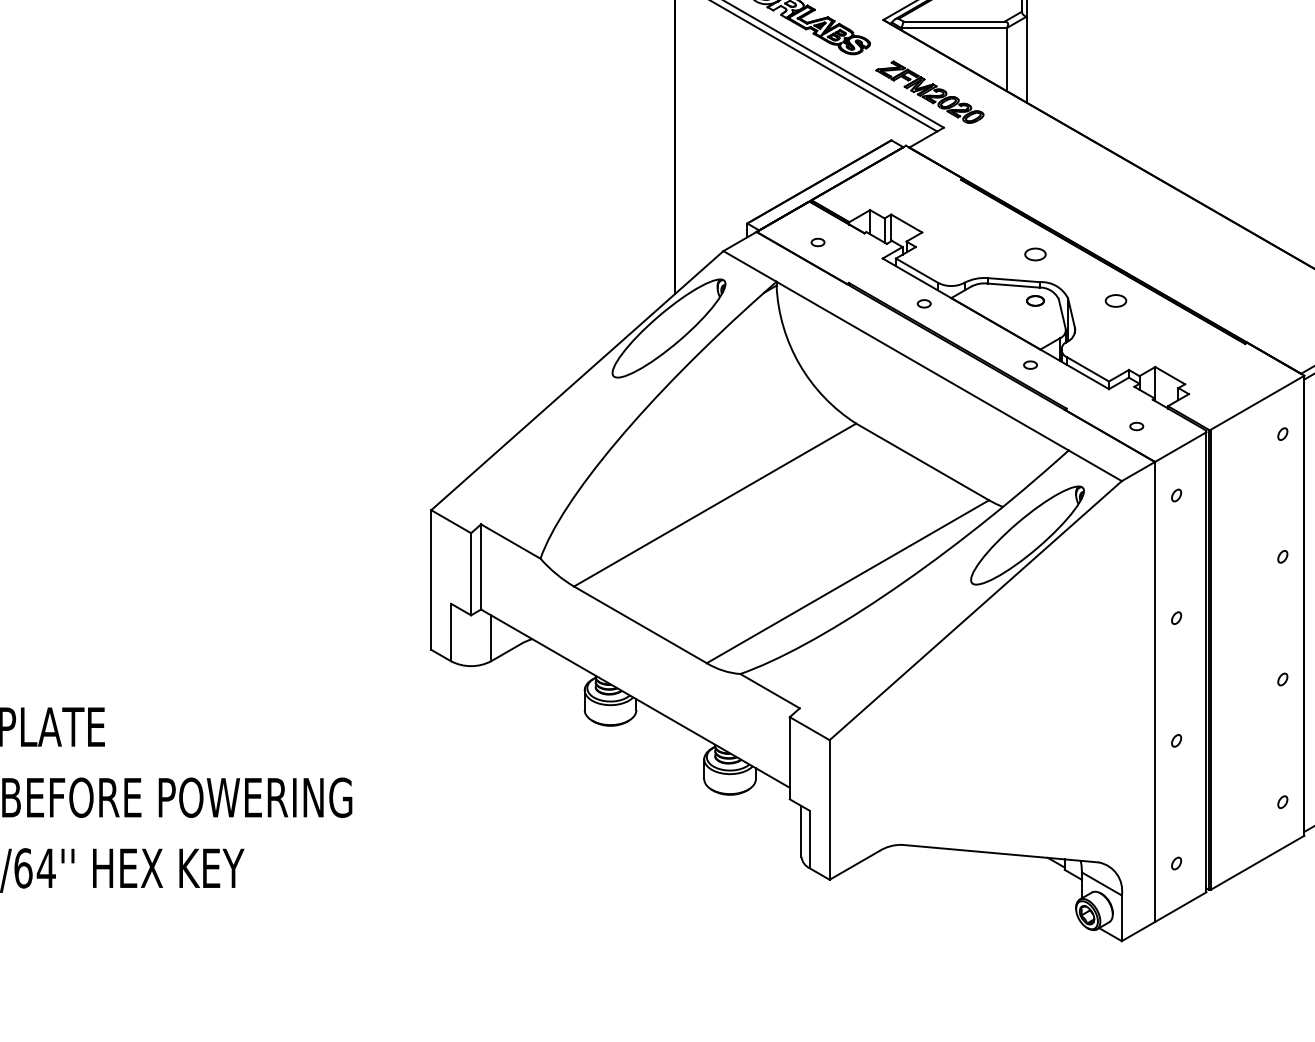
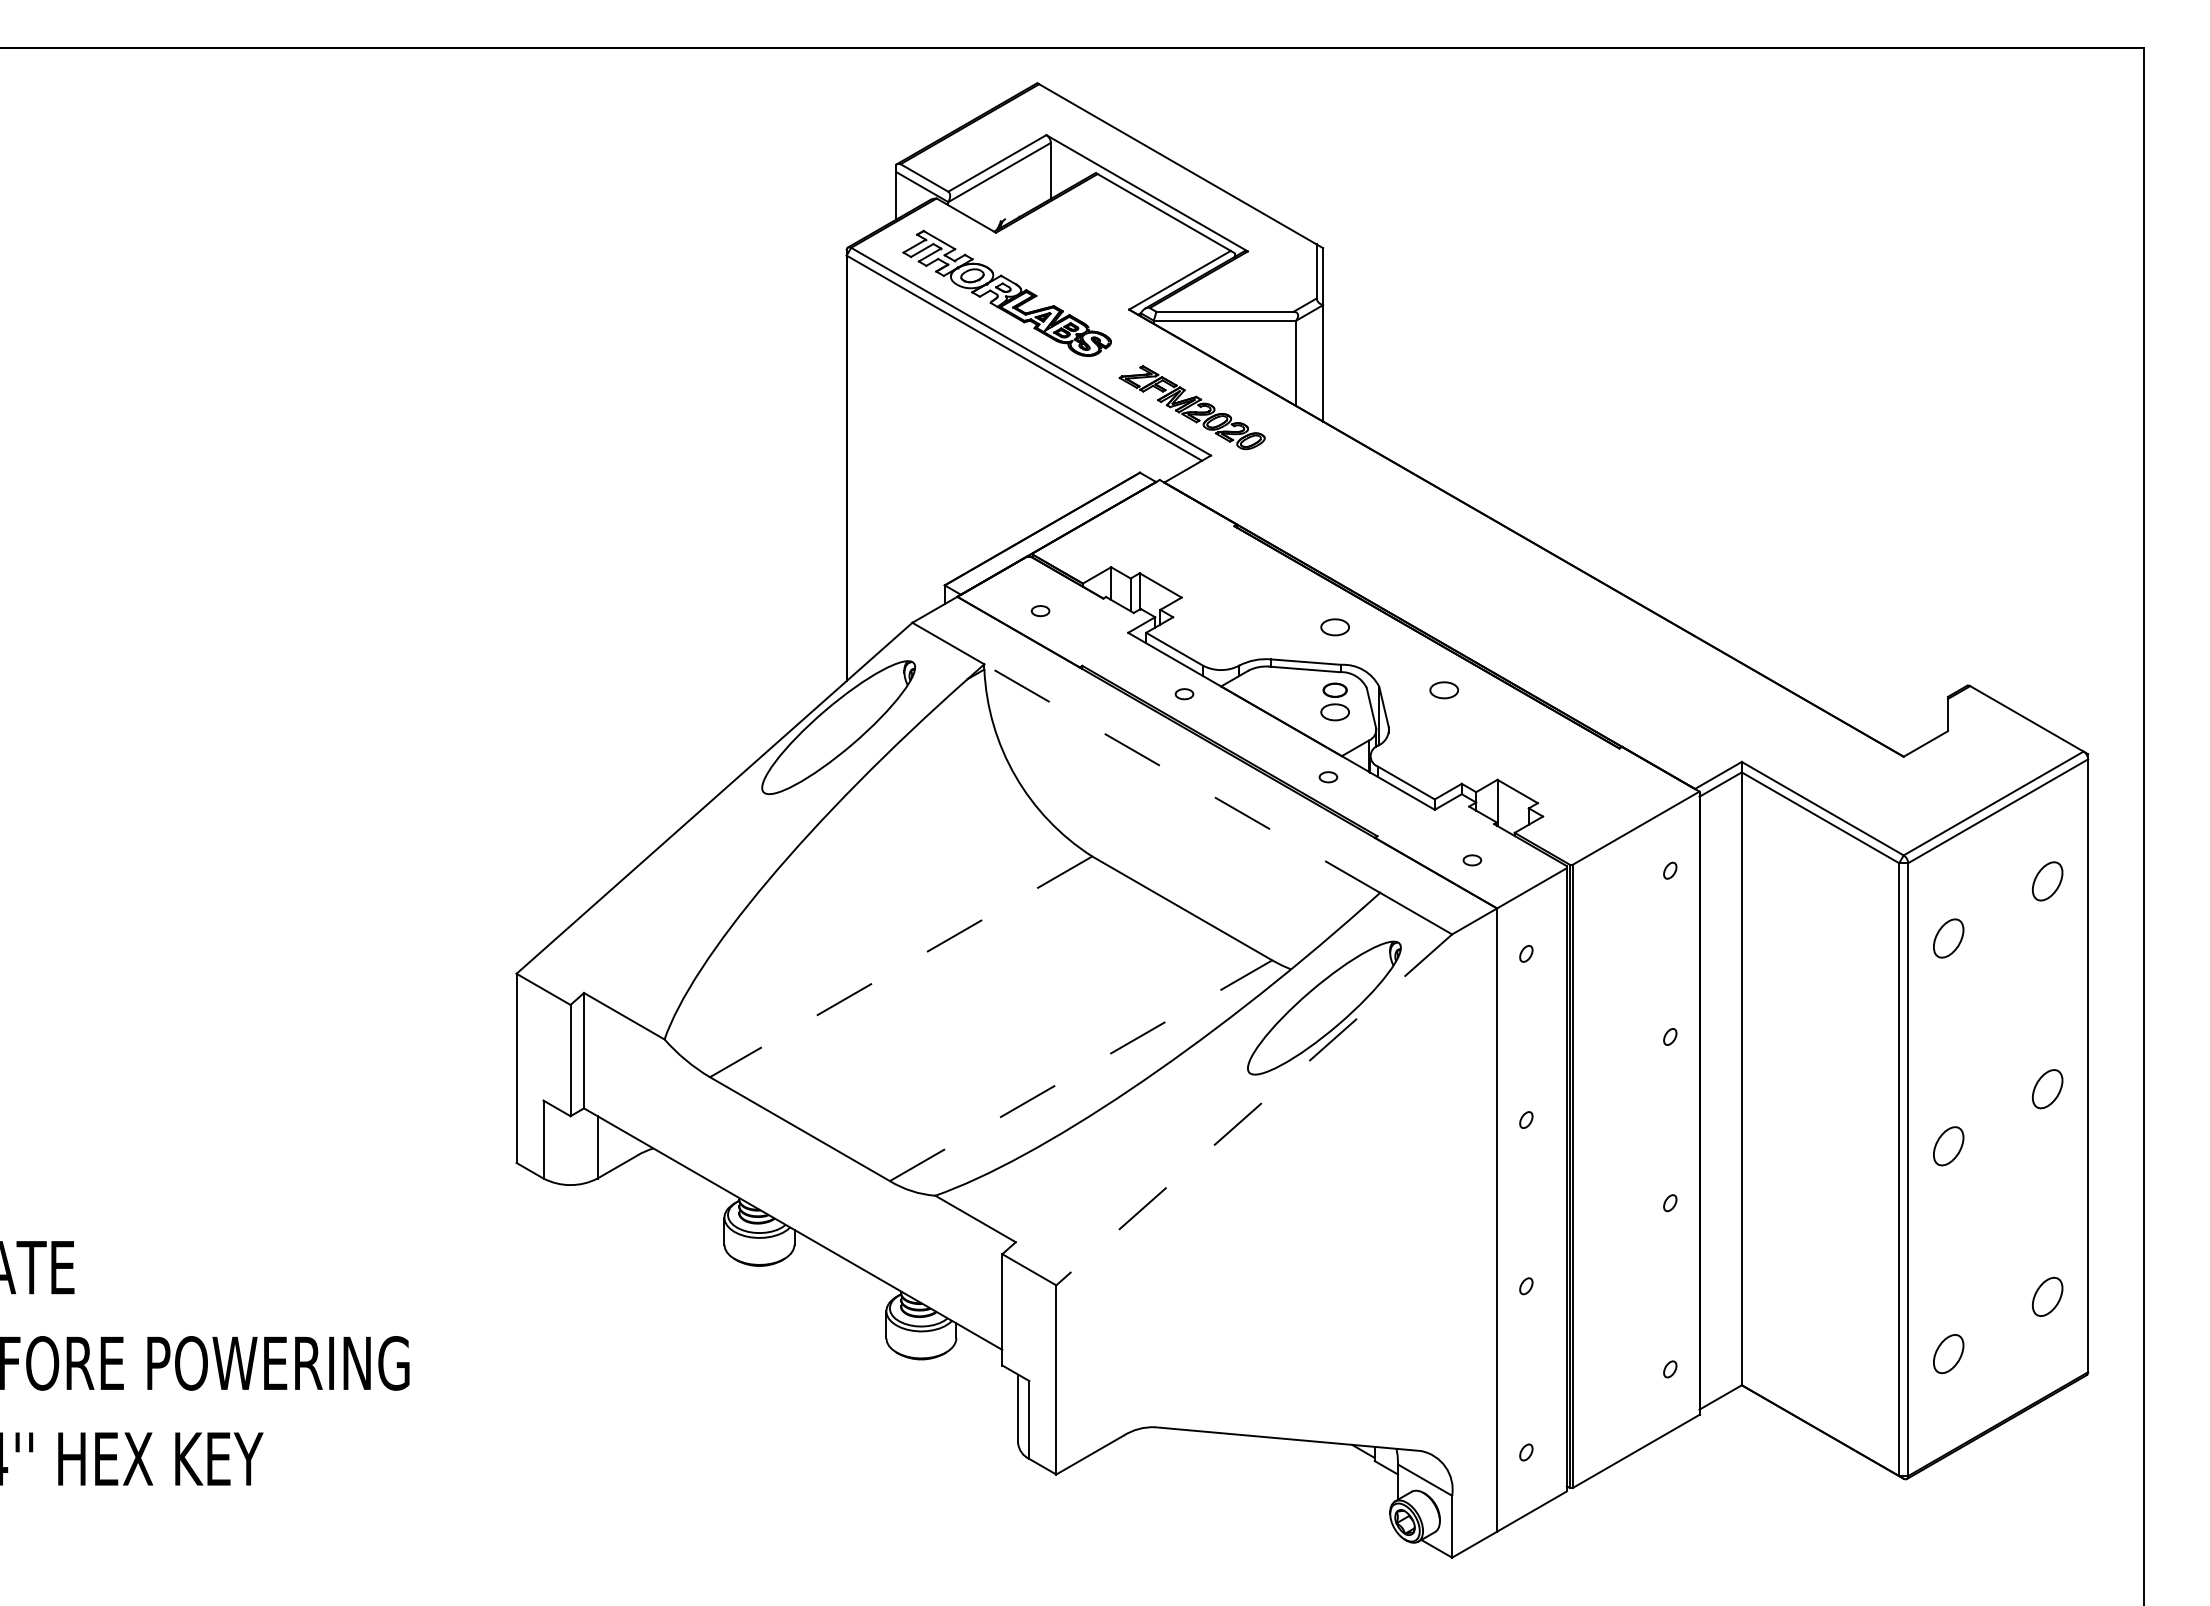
part: (1034, 317) -> (1334, 712), added
line: (922, 366) -> (1182, 778), solid -> dashed
line: (715, 504) -> (901, 966), solid -> dashed
line: (848, 581) -> (1081, 1070), solid -> dashed
line: (975, 610) -> (1254, 1109), solid -> dashed

